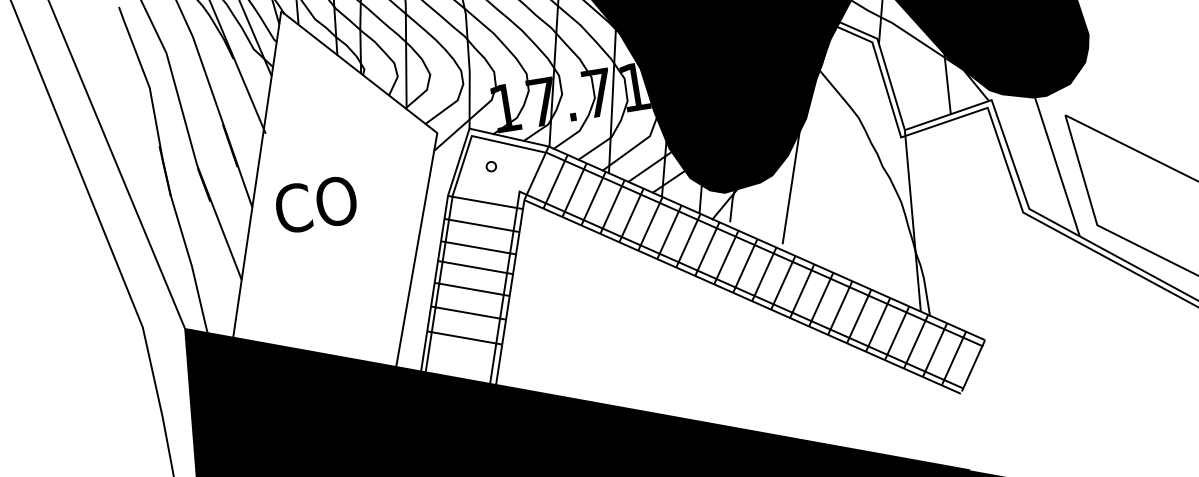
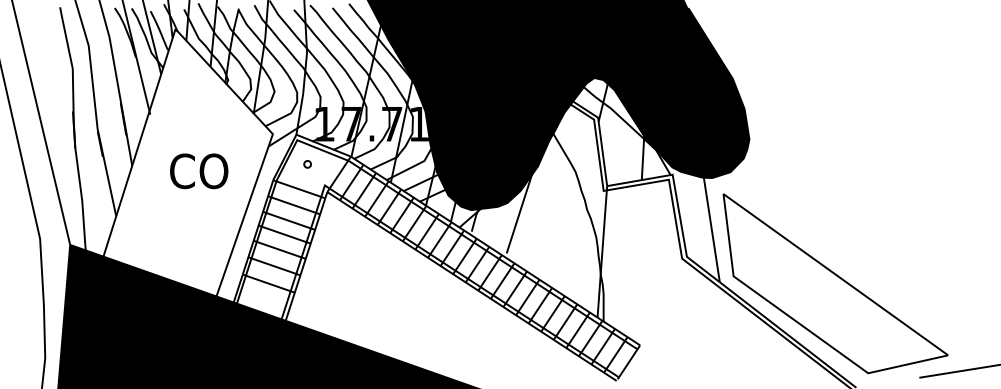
text: (316, 204) -> (199, 171), moved

